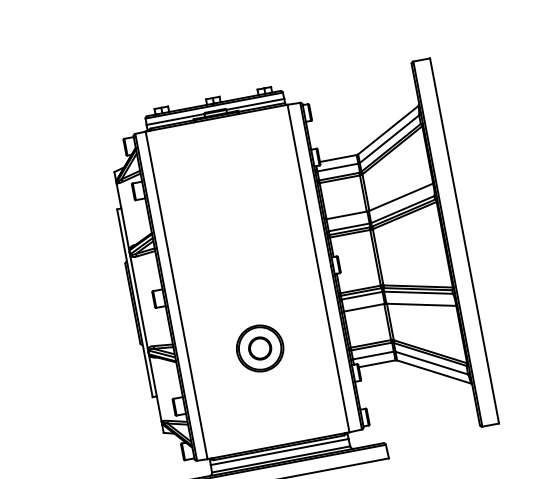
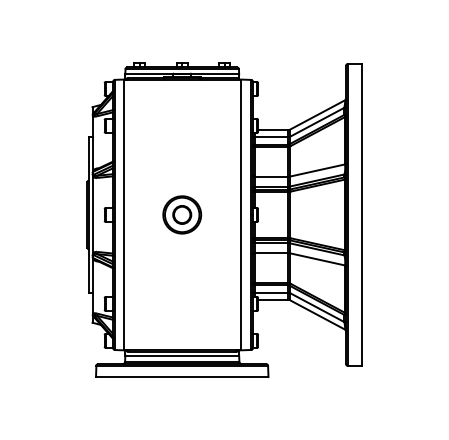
part: (260, 347) -> (182, 214), moved

